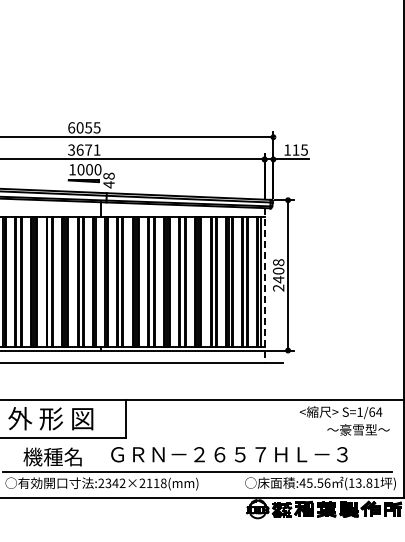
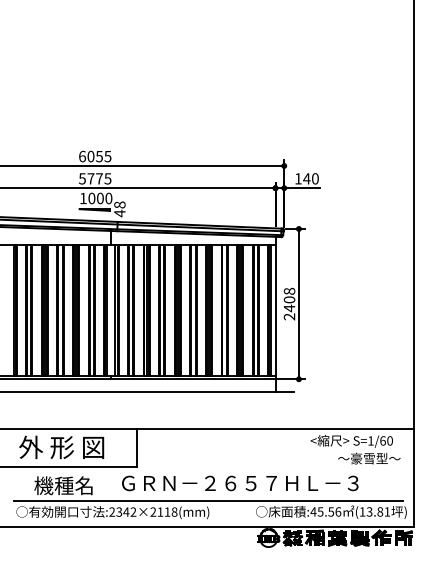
text: (84, 149) -> (95, 178), 3671 -> 5775
text: (299, 149) -> (310, 178), 115 -> 140
line: (264, 285) -> (275, 314), dashed -> solid
text: (378, 411) -> (389, 440), S=1/64 -> S=1/60

